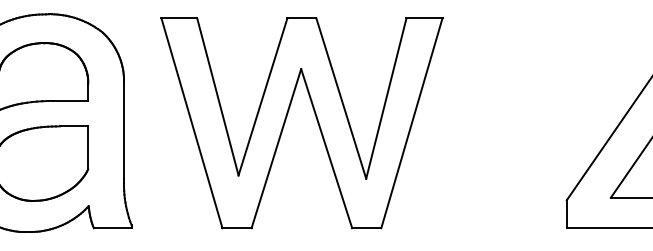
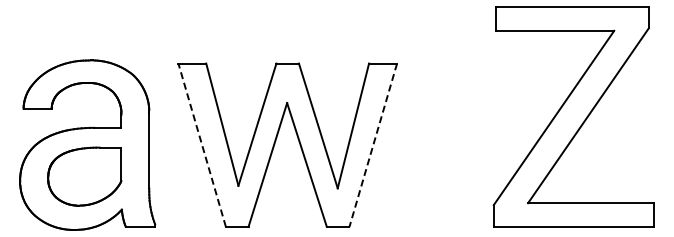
line: (192, 122) -> (202, 144), solid -> dashed
line: (412, 123) -> (373, 145), solid -> dashed

